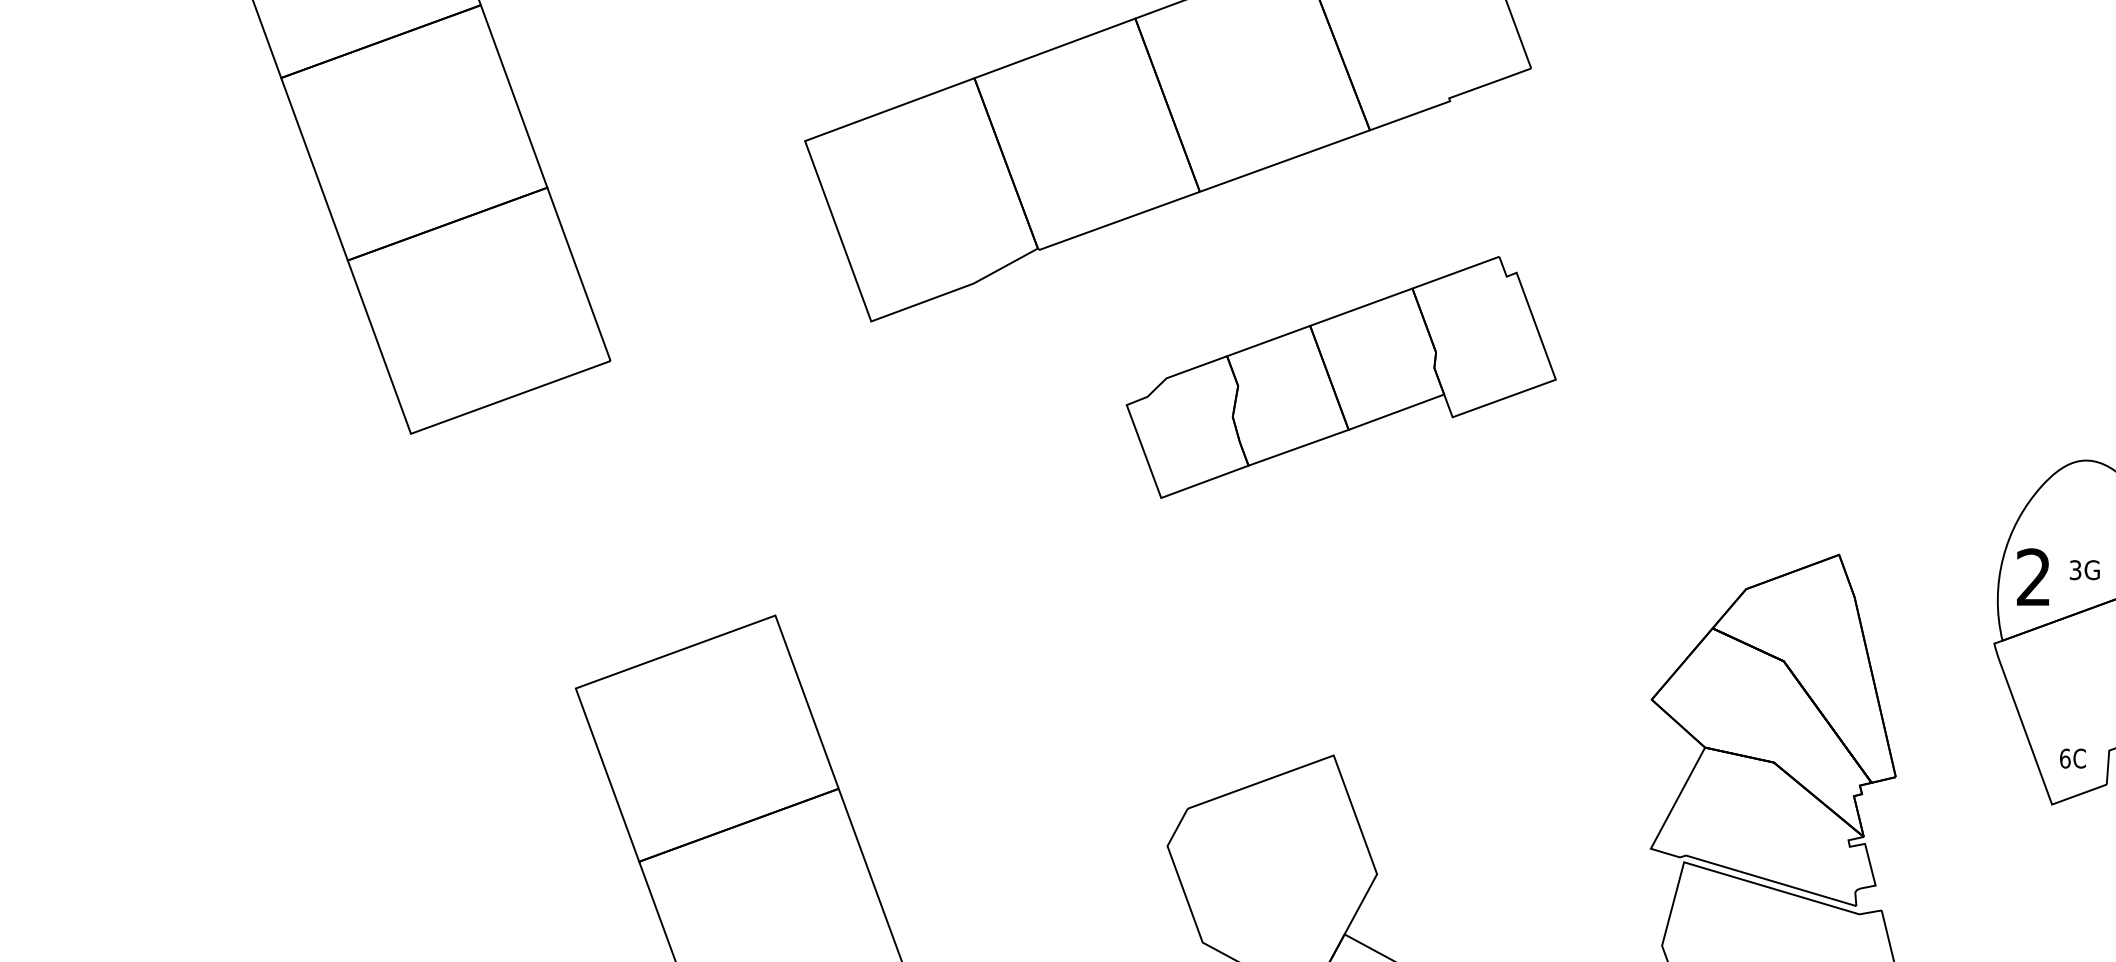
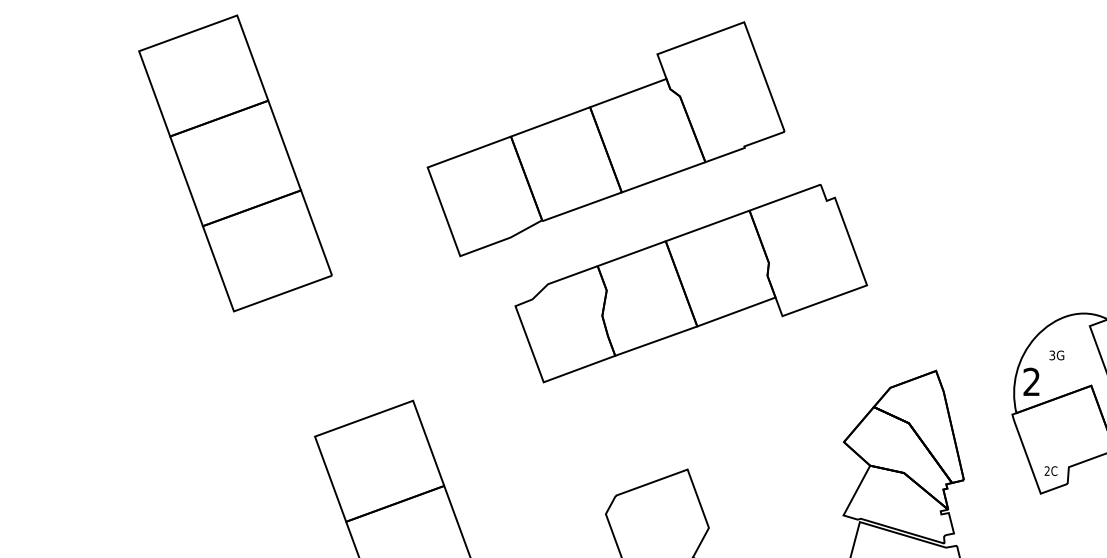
part: (1341, 377) -> (691, 283), size x1.67
text: (2084, 570) -> (1056, 355), moved
text: (2063, 757) -> (1046, 470), 6C -> 2C

